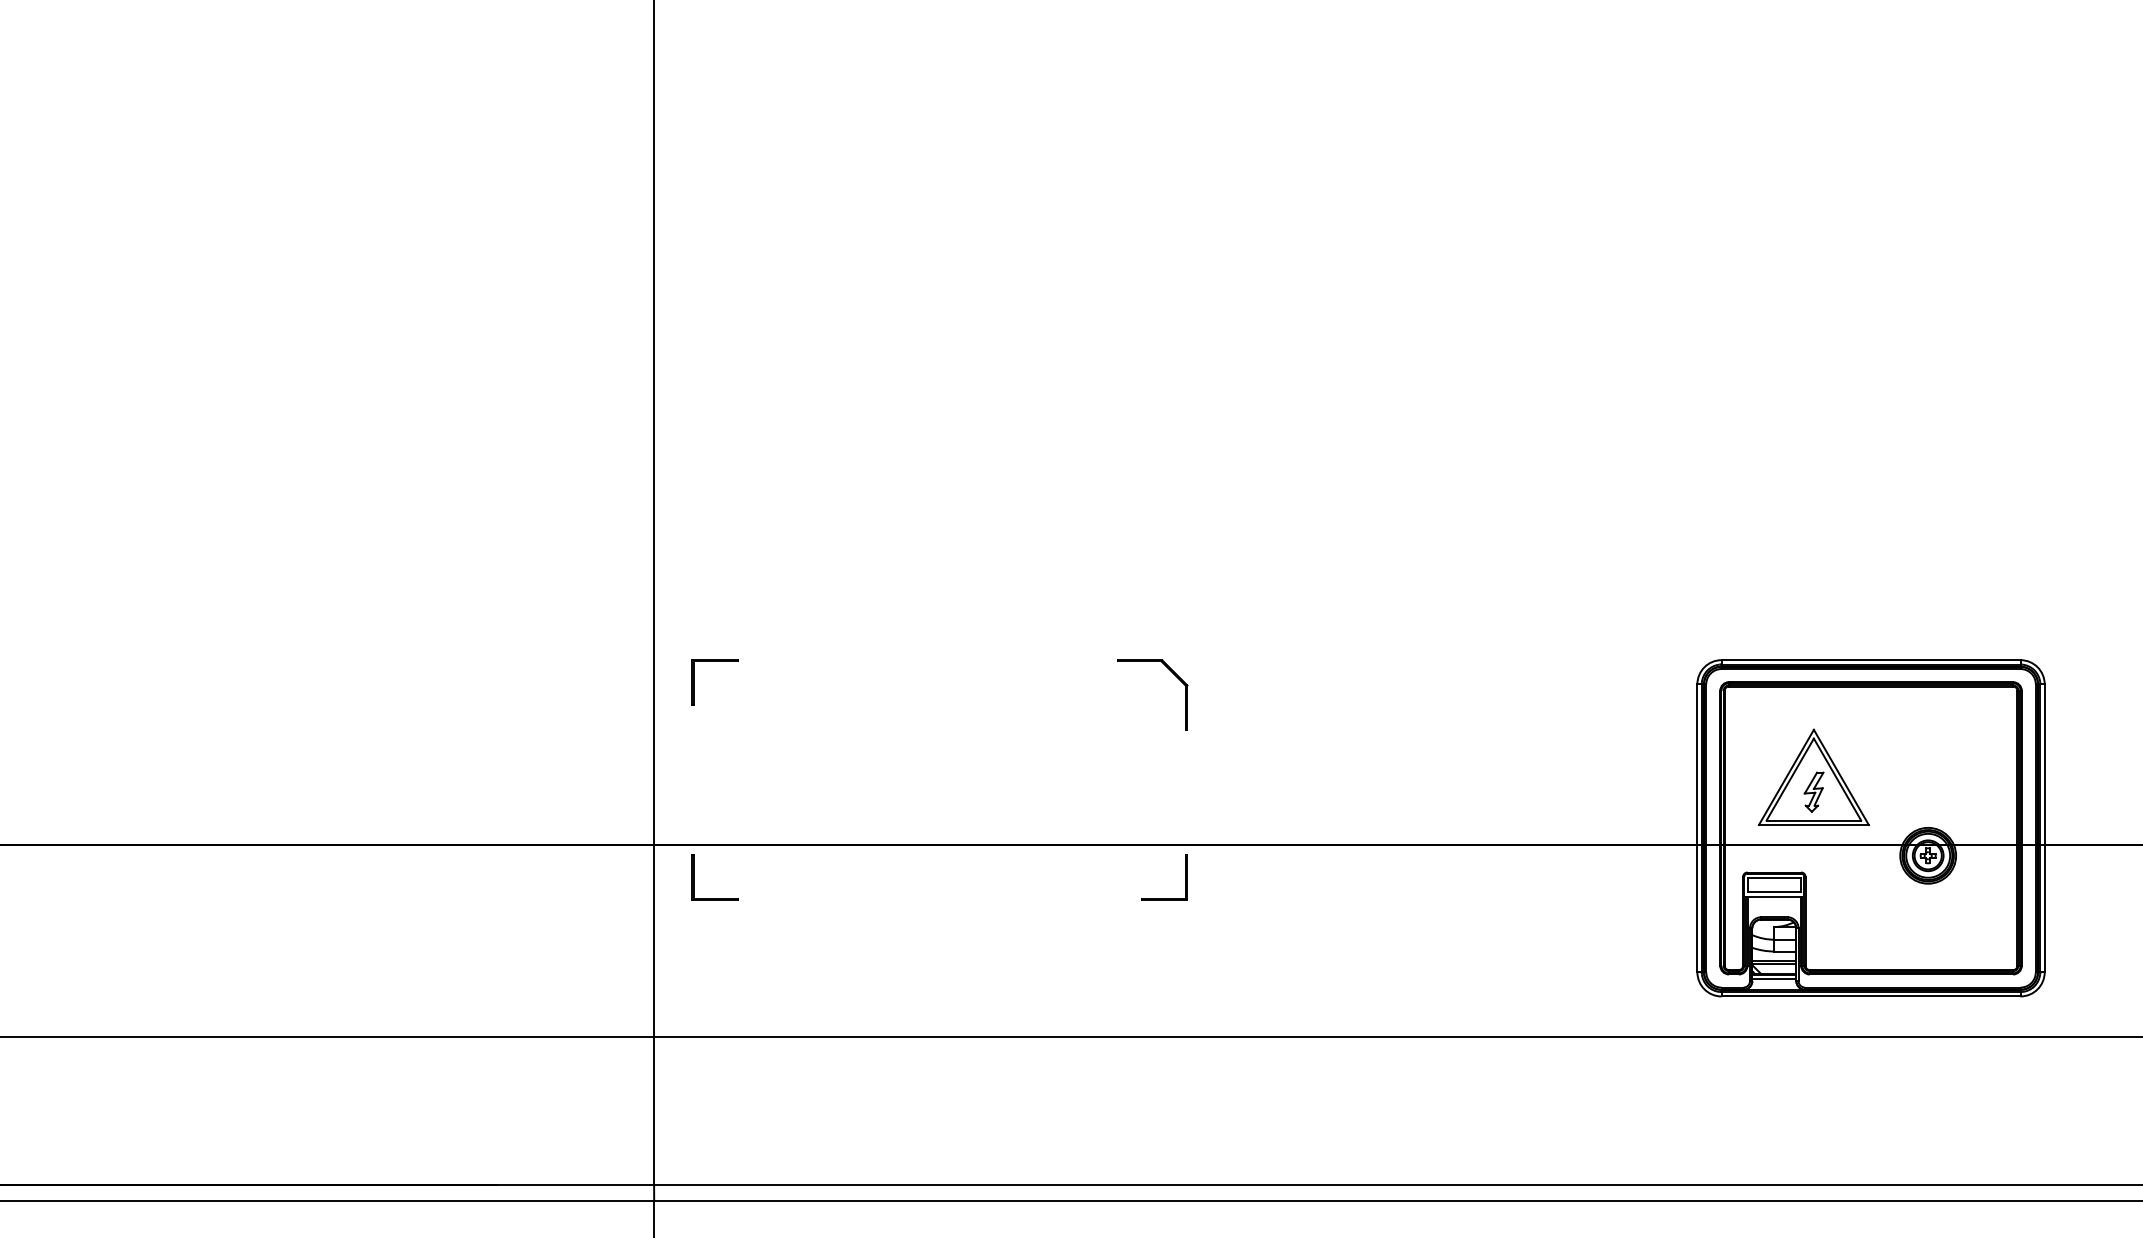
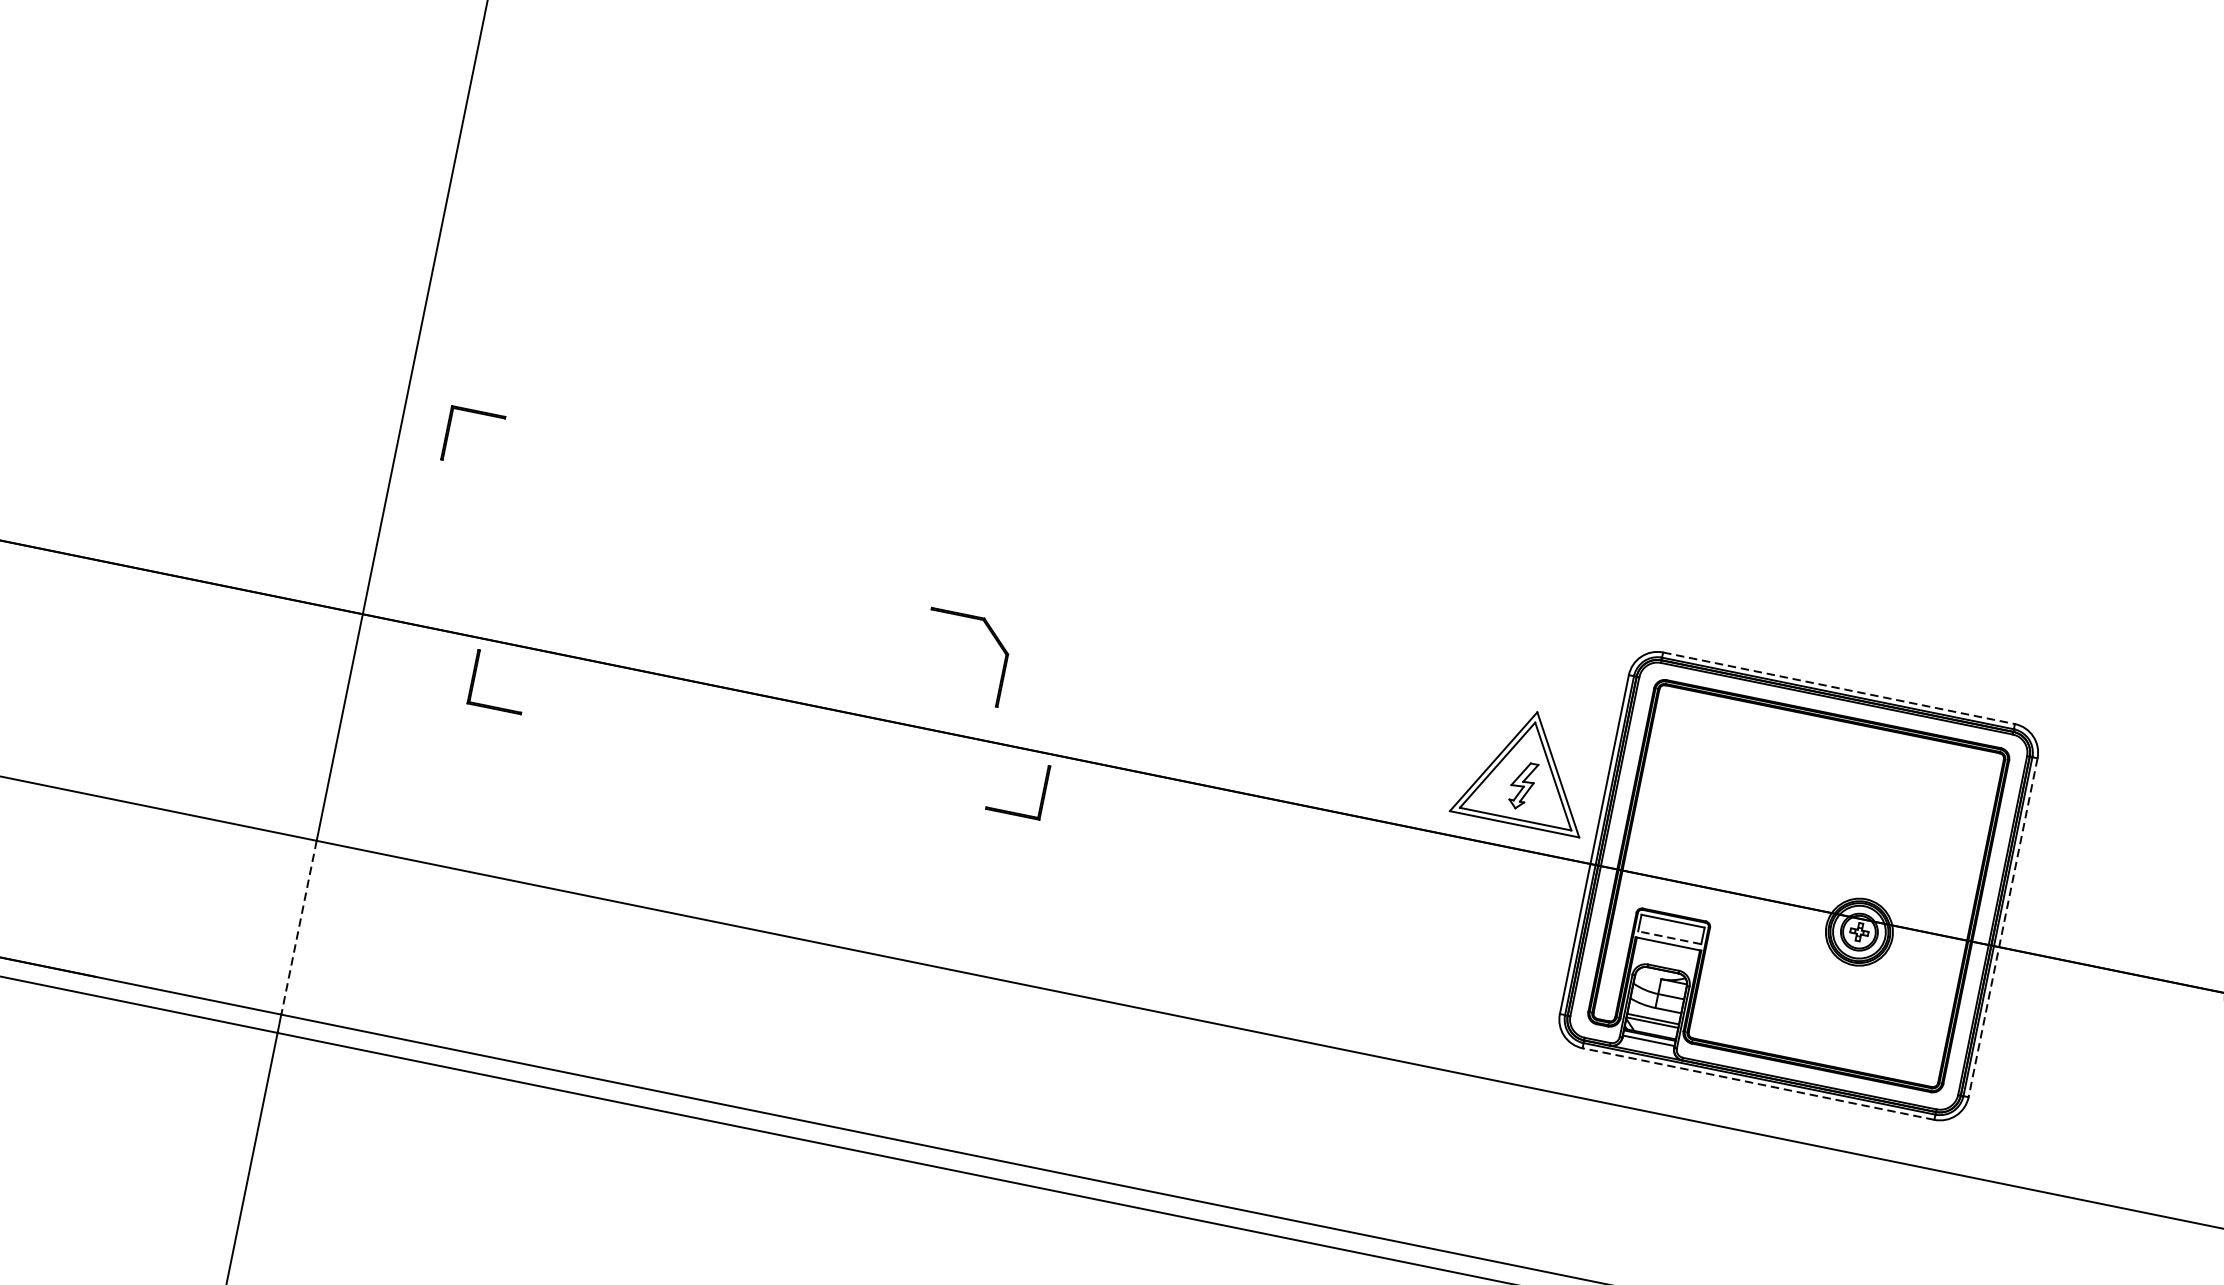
line: (1871, 660) -> (1839, 688), solid -> dashed
part: (1172, 673) -> (993, 636), moved
part: (1813, 777) -> (1525, 768), moved
line: (2044, 828) -> (2002, 927), solid -> dashed
part: (694, 877) -> (475, 677), moved
part: (1185, 877) -> (1042, 792), moved
line: (1774, 891) -> (1670, 937), solid -> dashed
line: (1870, 996) -> (1757, 1083), solid -> dashed
line: (654, 1111) -> (299, 928), solid -> dashed

